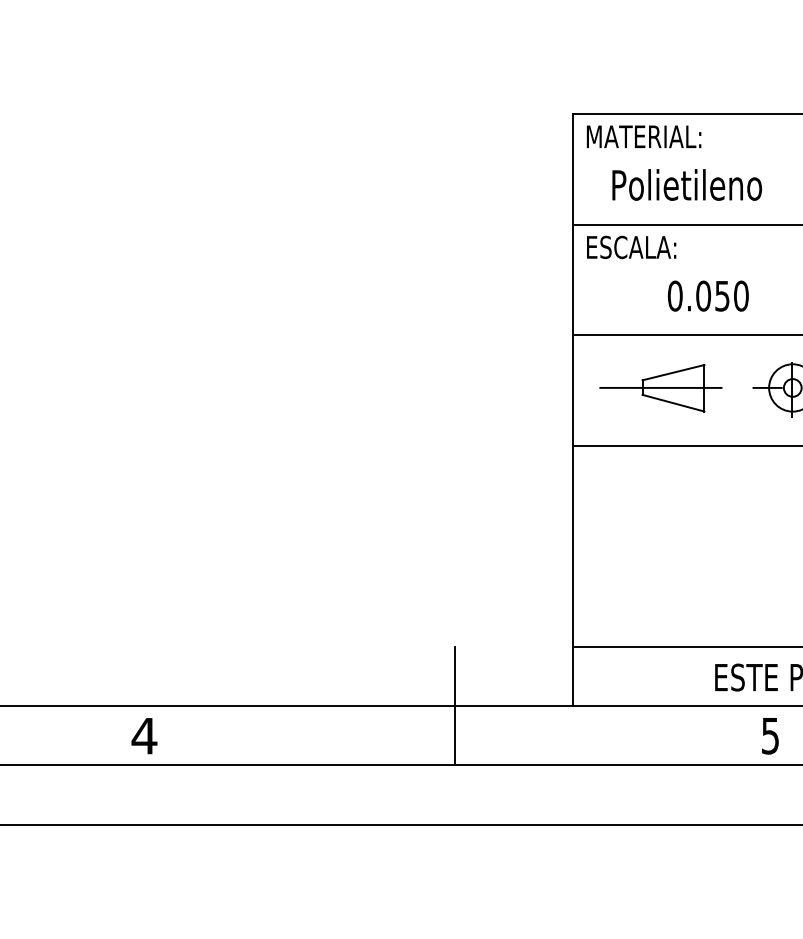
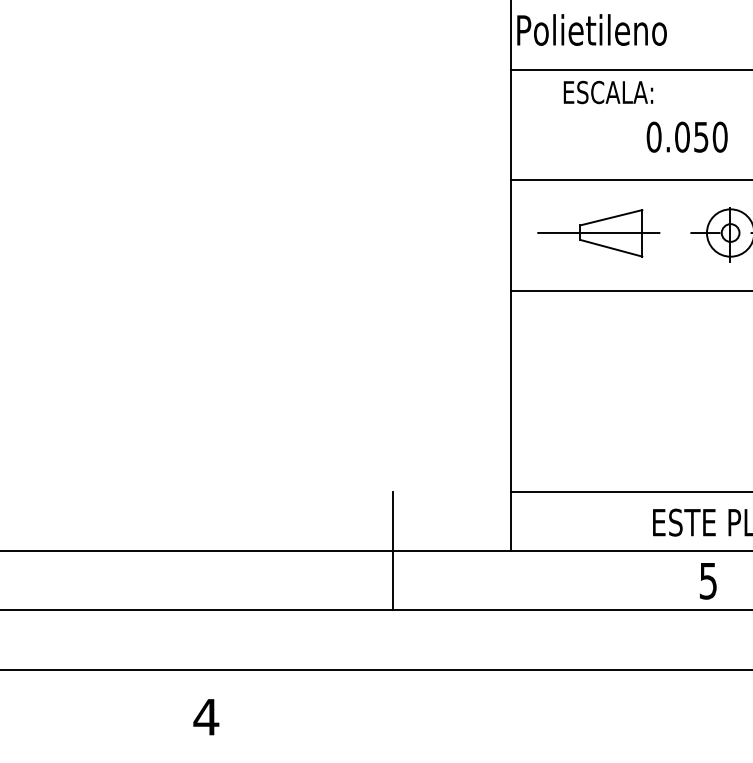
text: (687, 184) -> (592, 29), moved
text: (631, 247) -> (608, 92), moved
text: (707, 295) -> (686, 136), moved
text: (144, 736) -> (206, 717), moved

